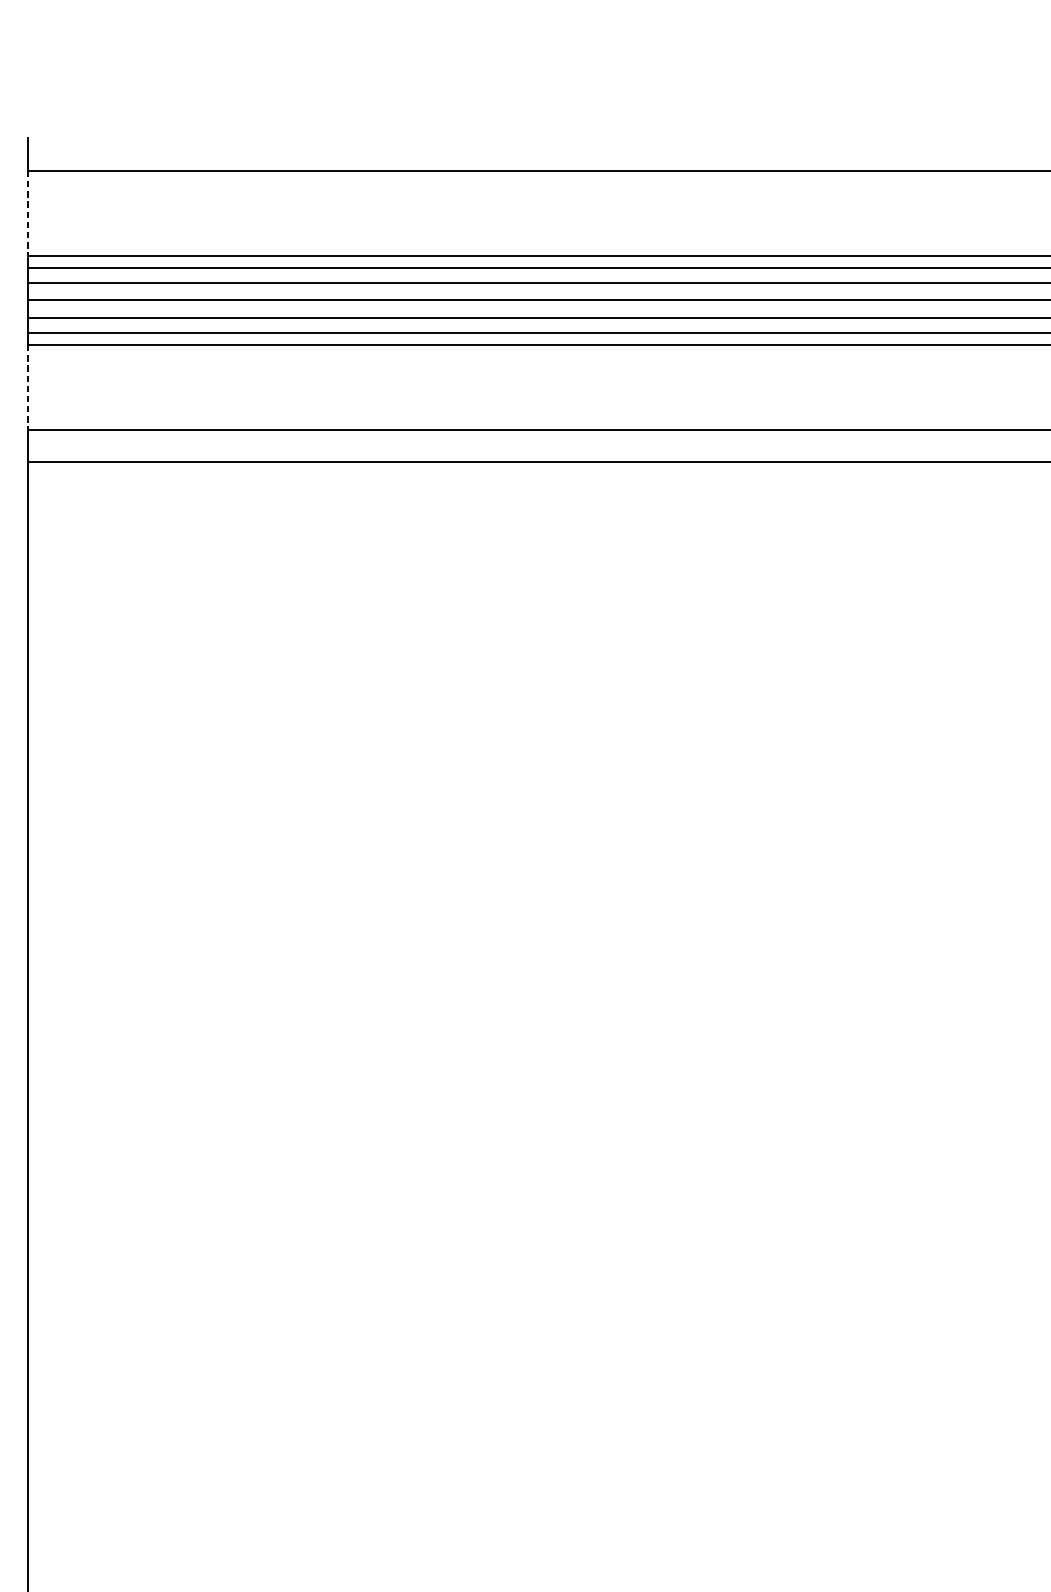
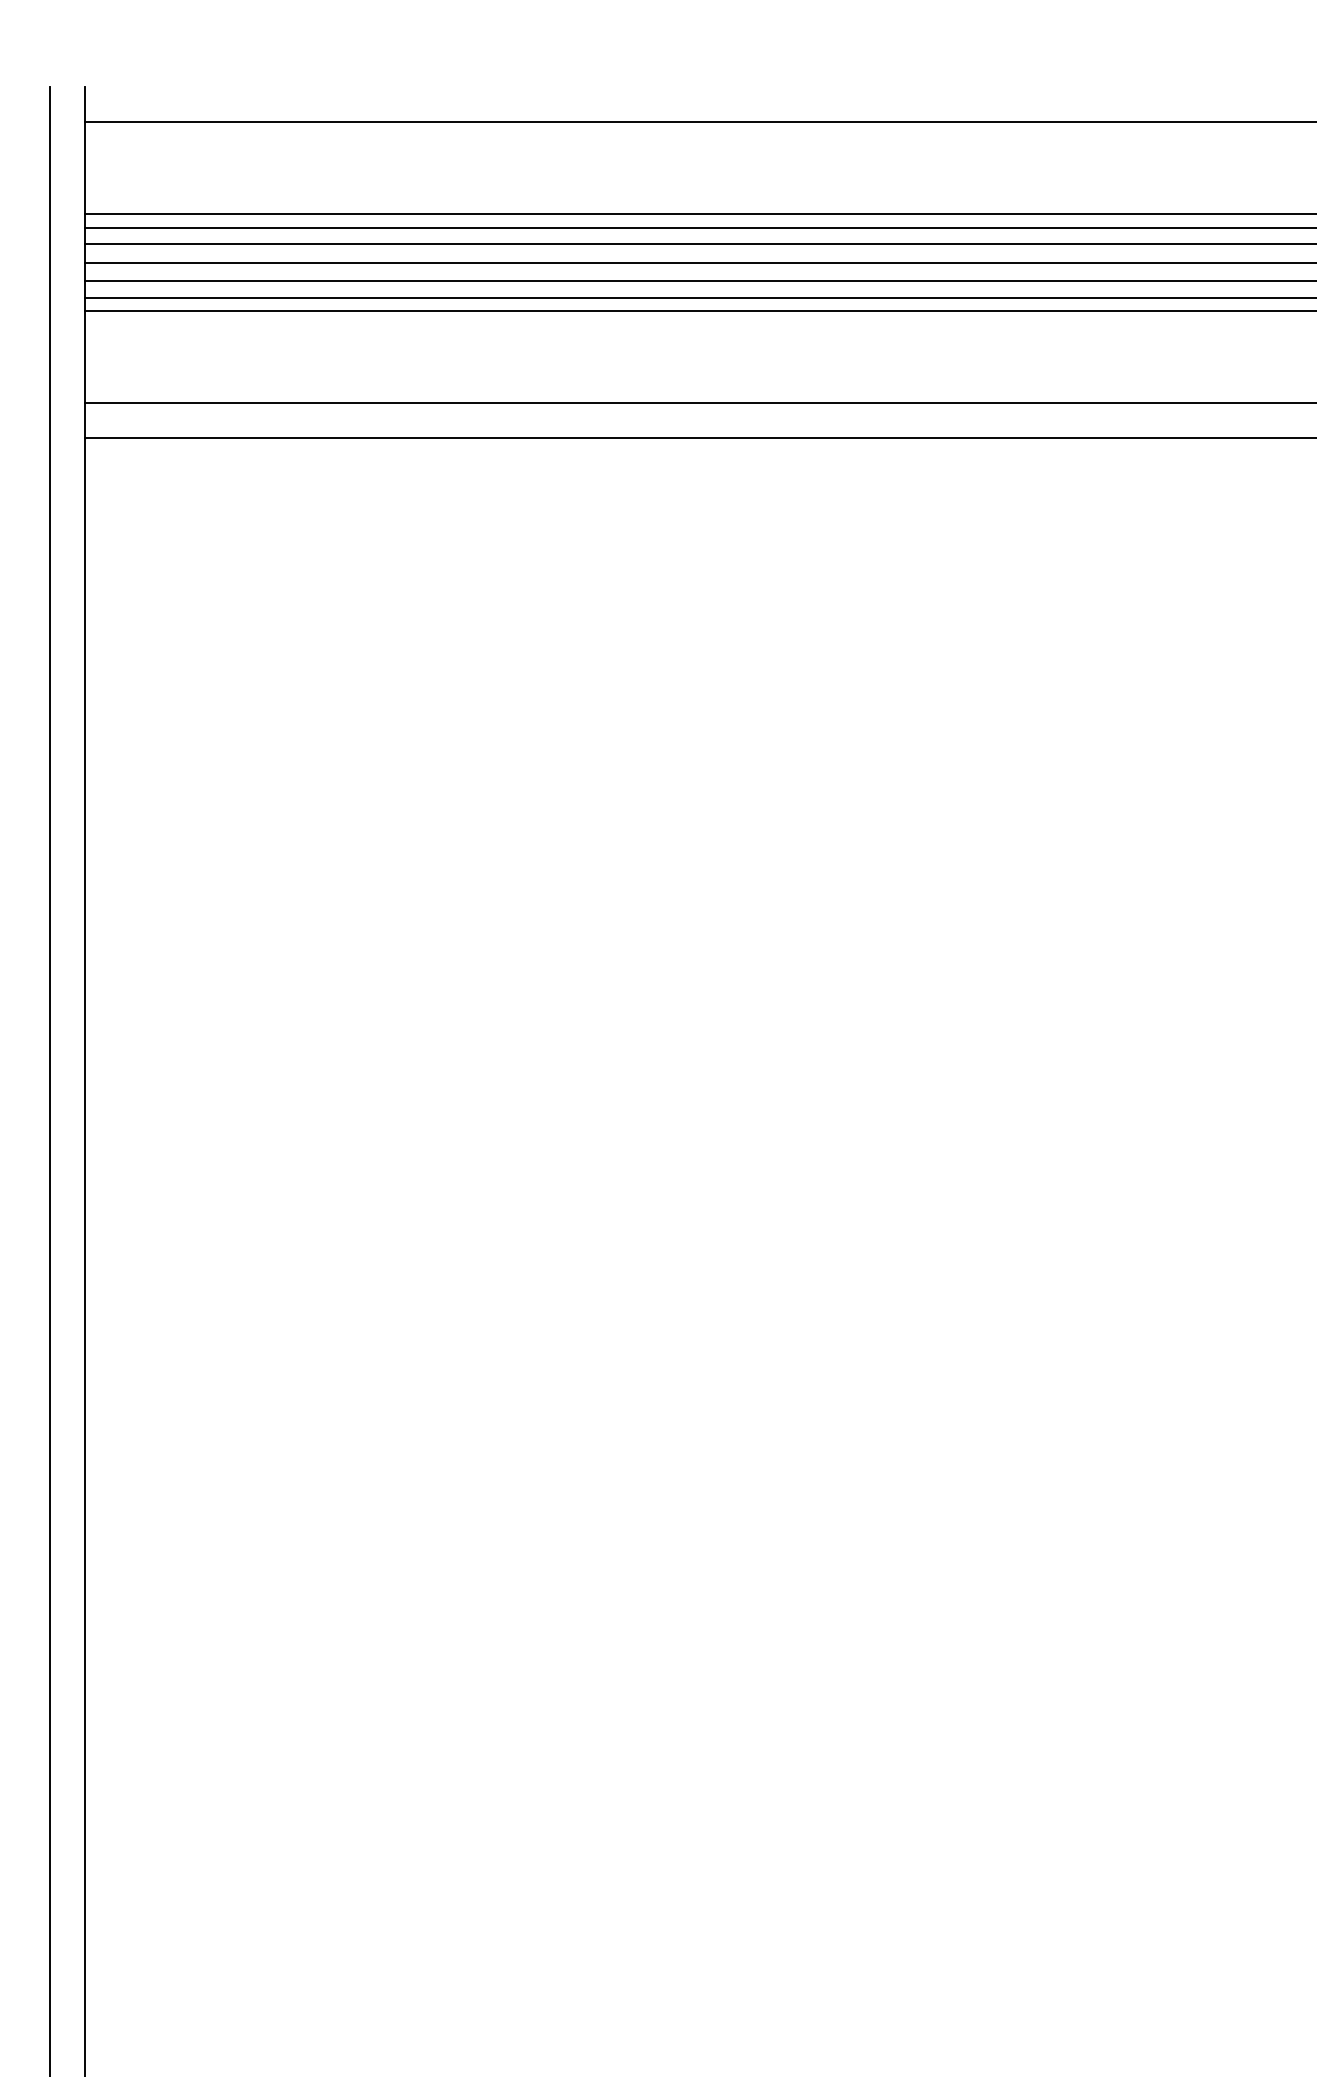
line: (27, 213) -> (84, 168), dashed -> solid
line: (27, 388) -> (84, 357), dashed -> solid

